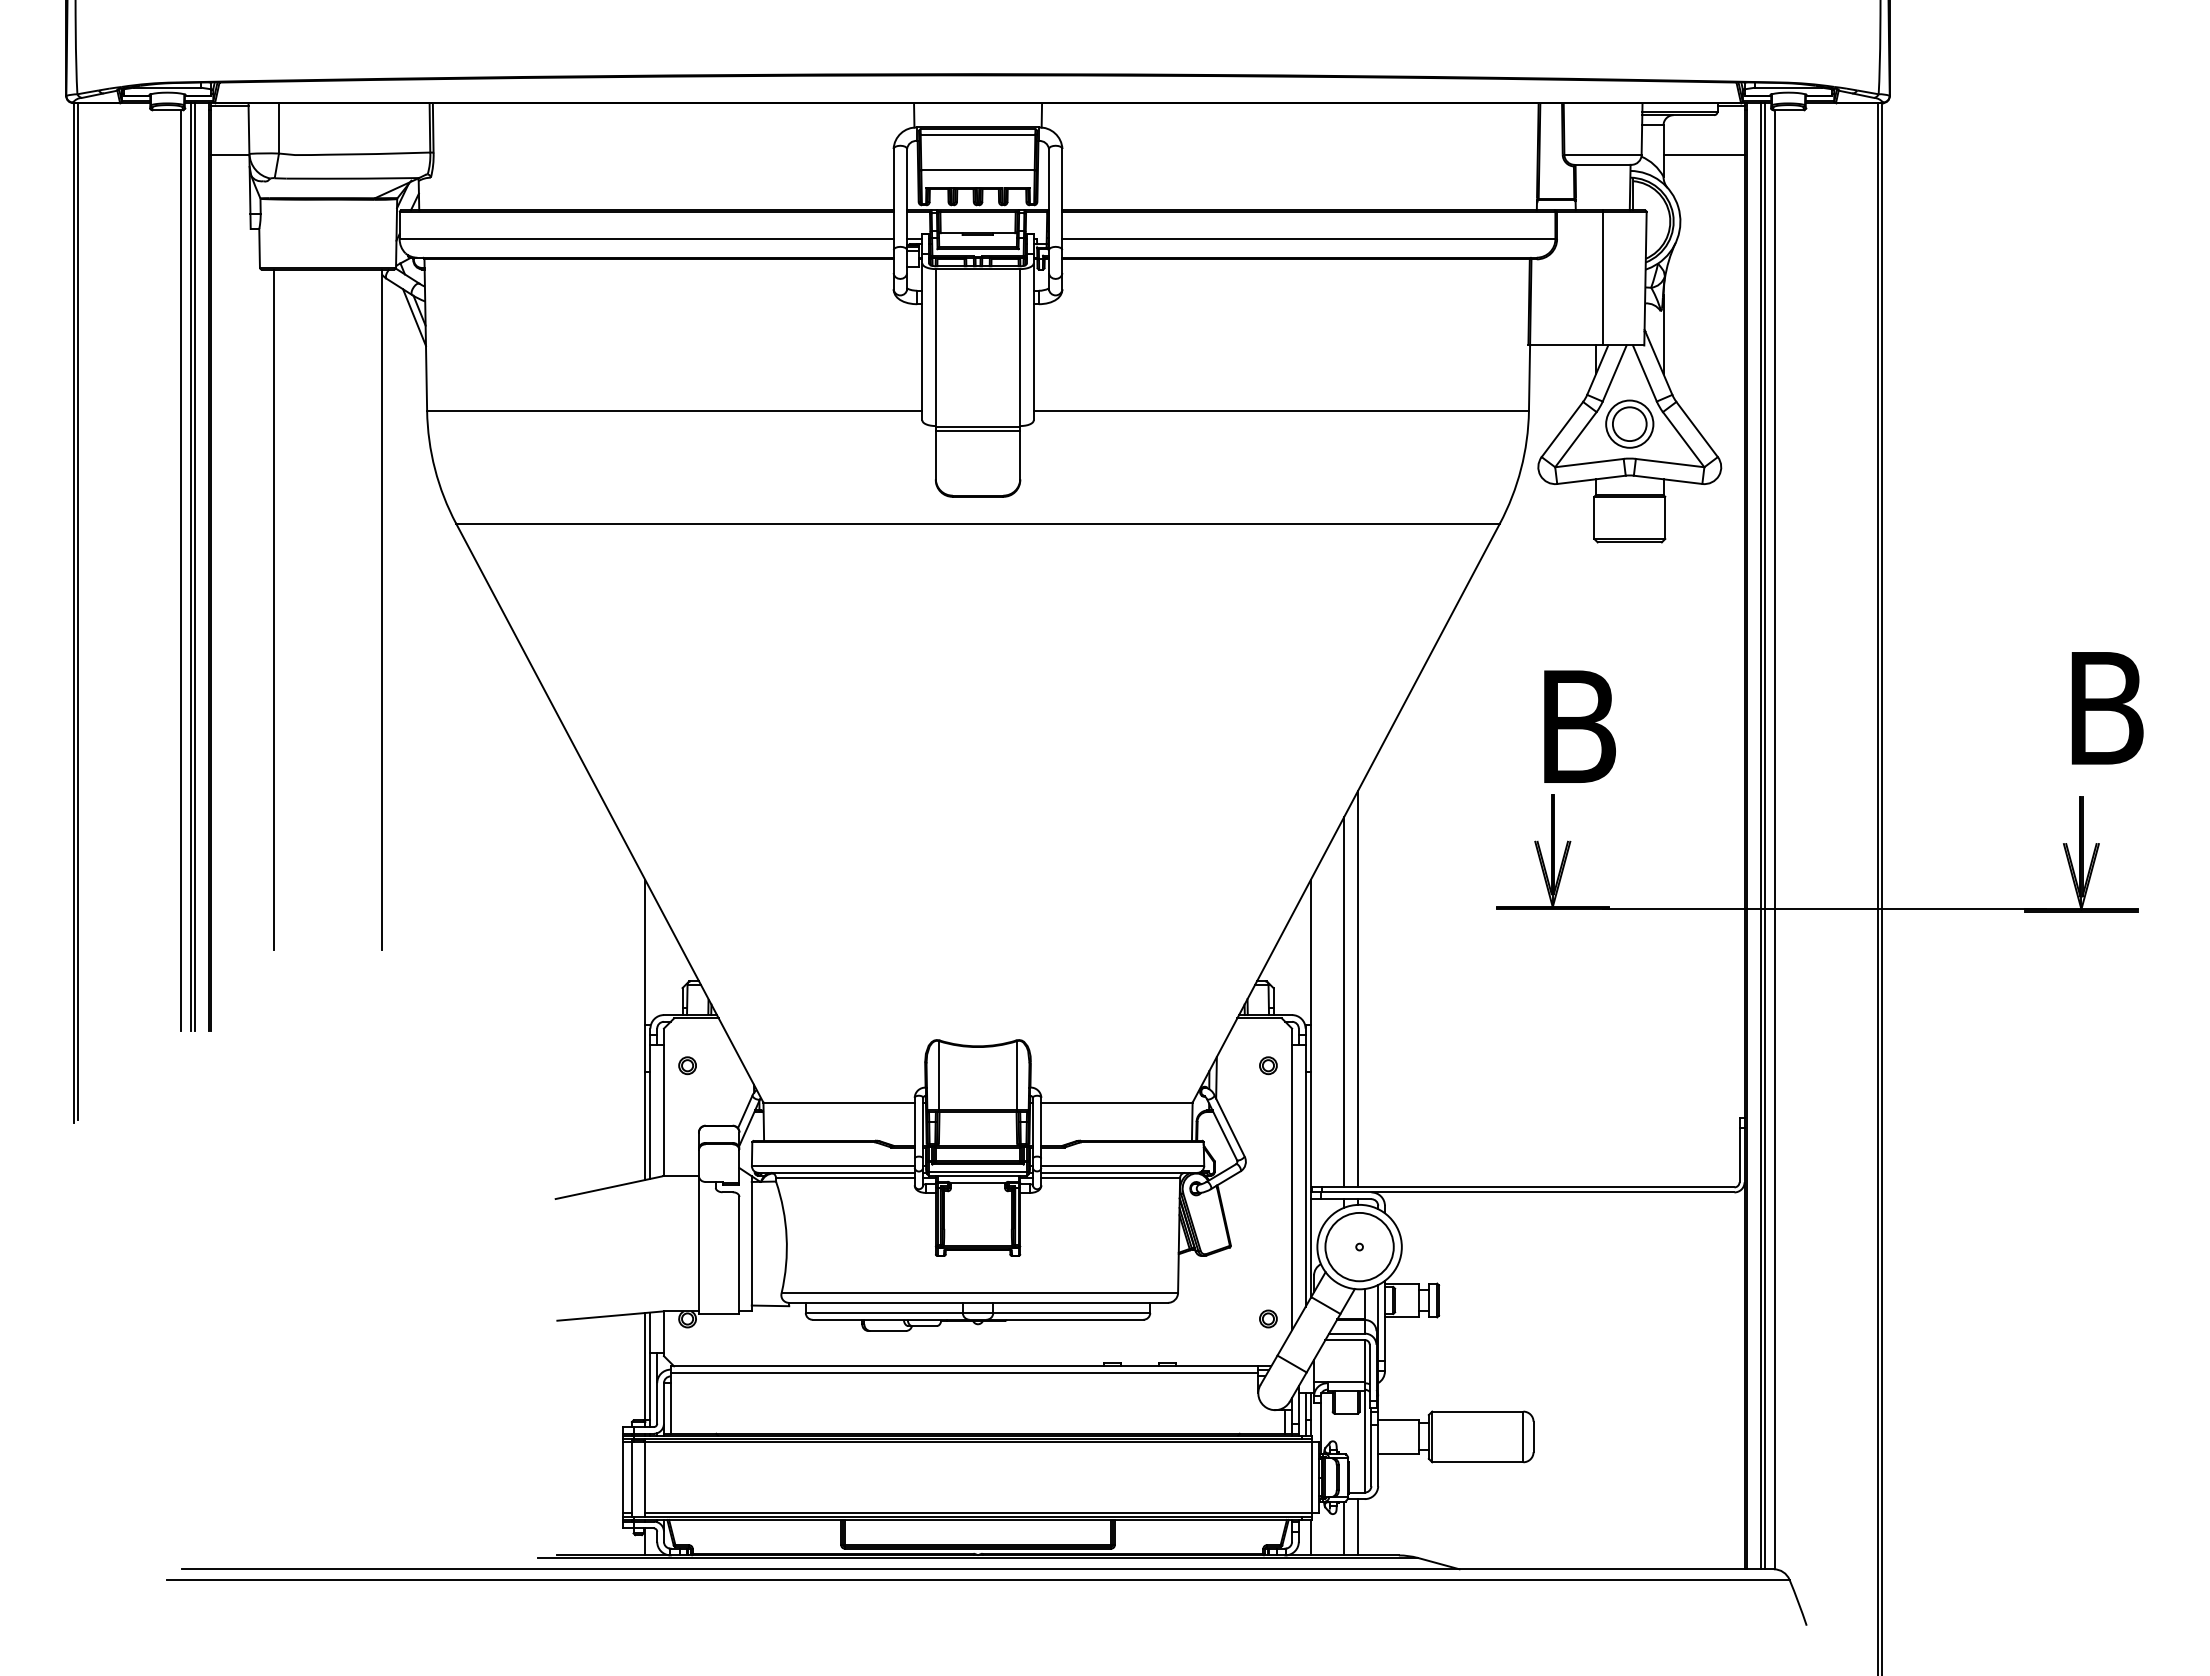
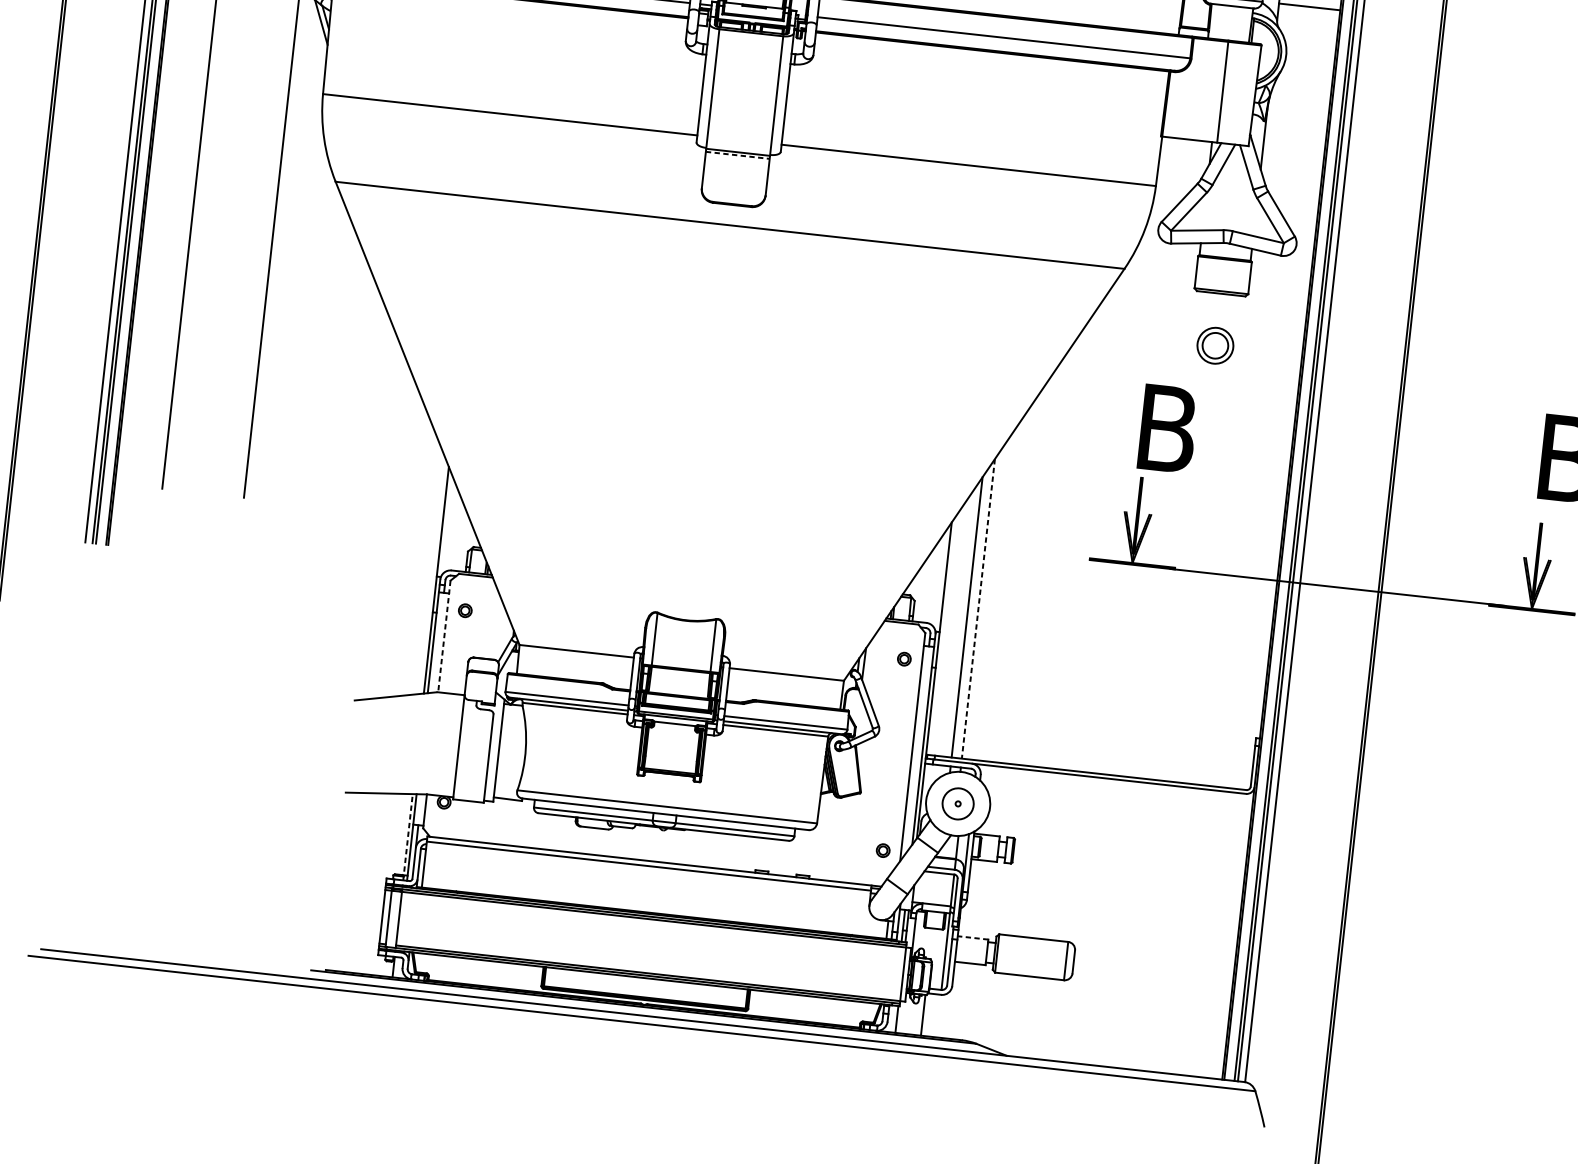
part: (1629, 423) -> (1215, 345), moved
line: (978, 431) -> (738, 155), solid -> dashed
line: (1357, 989) -> (978, 609), solid -> dashed
line: (663, 1102) -> (444, 636), solid -> dashed
circle: (1359, 1246) -> (958, 803), size x0.6
line: (645, 1369) -> (408, 836), solid -> dashed
line: (1397, 1420) -> (972, 938), solid -> dashed
line: (1357, 1527) -> (933, 1015), removed

